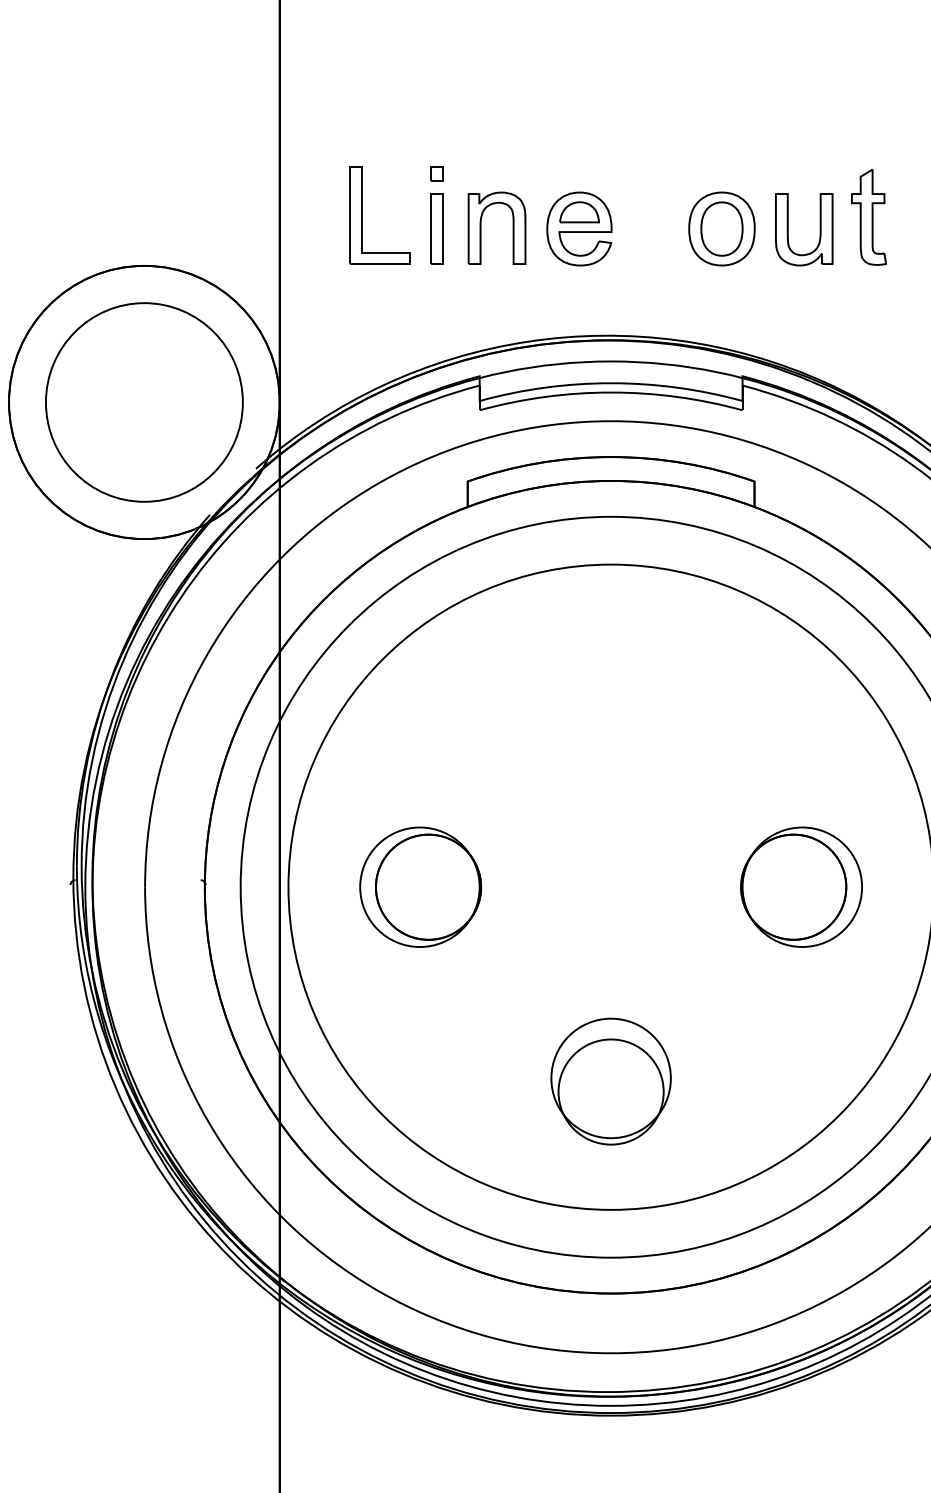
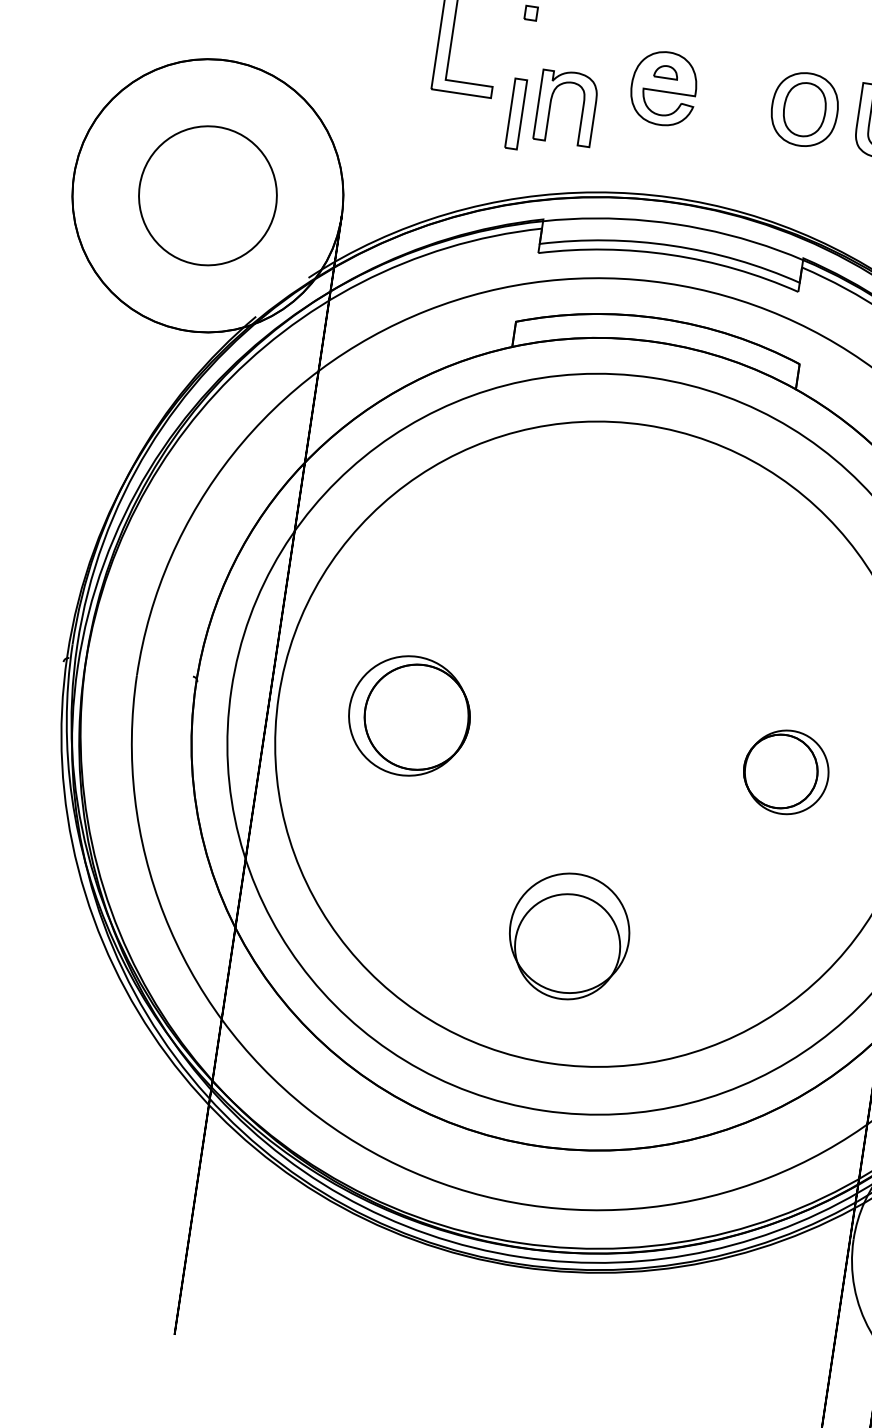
part: (579, 212) -> (666, 72), size x0.6
part: (481, 227) -> (551, 104), moved
part: (436, 228) -> (515, 113), moved
part: (144, 402) -> (208, 195), size x0.7
part: (801, 886) -> (786, 771), size x0.7

